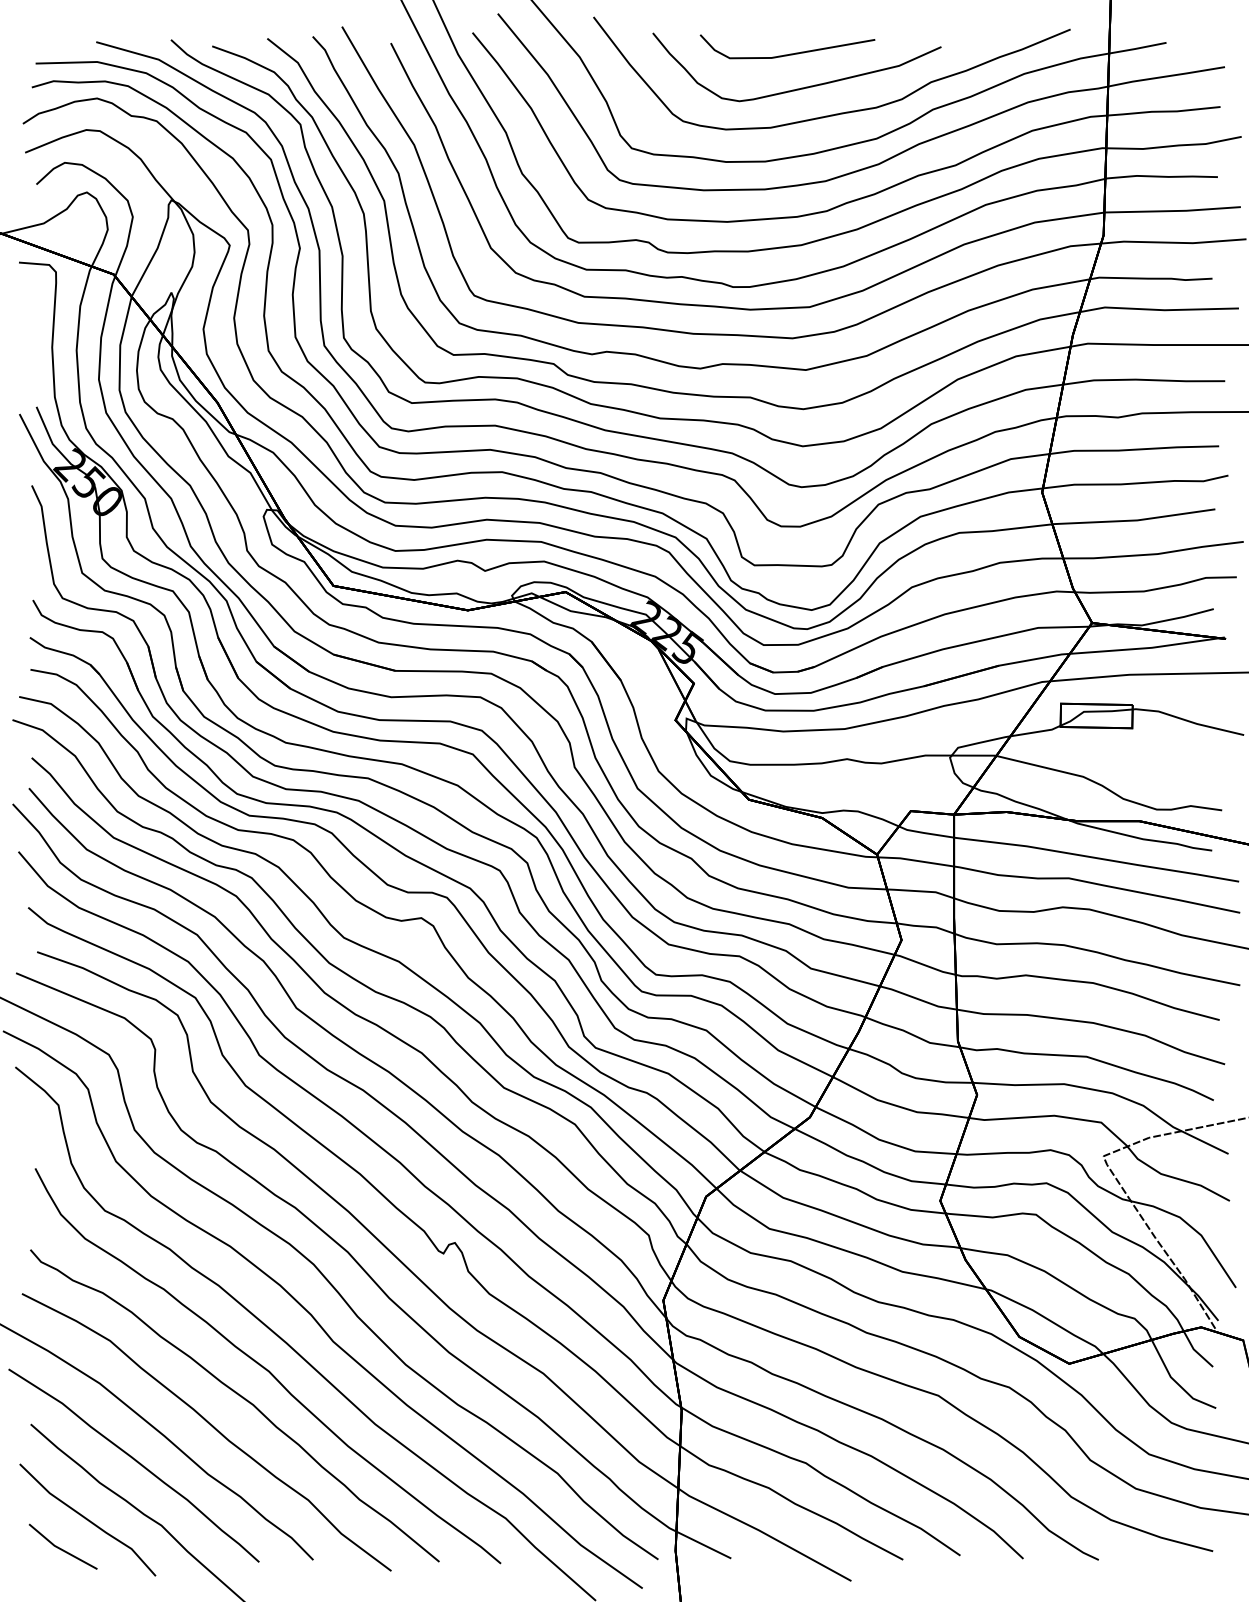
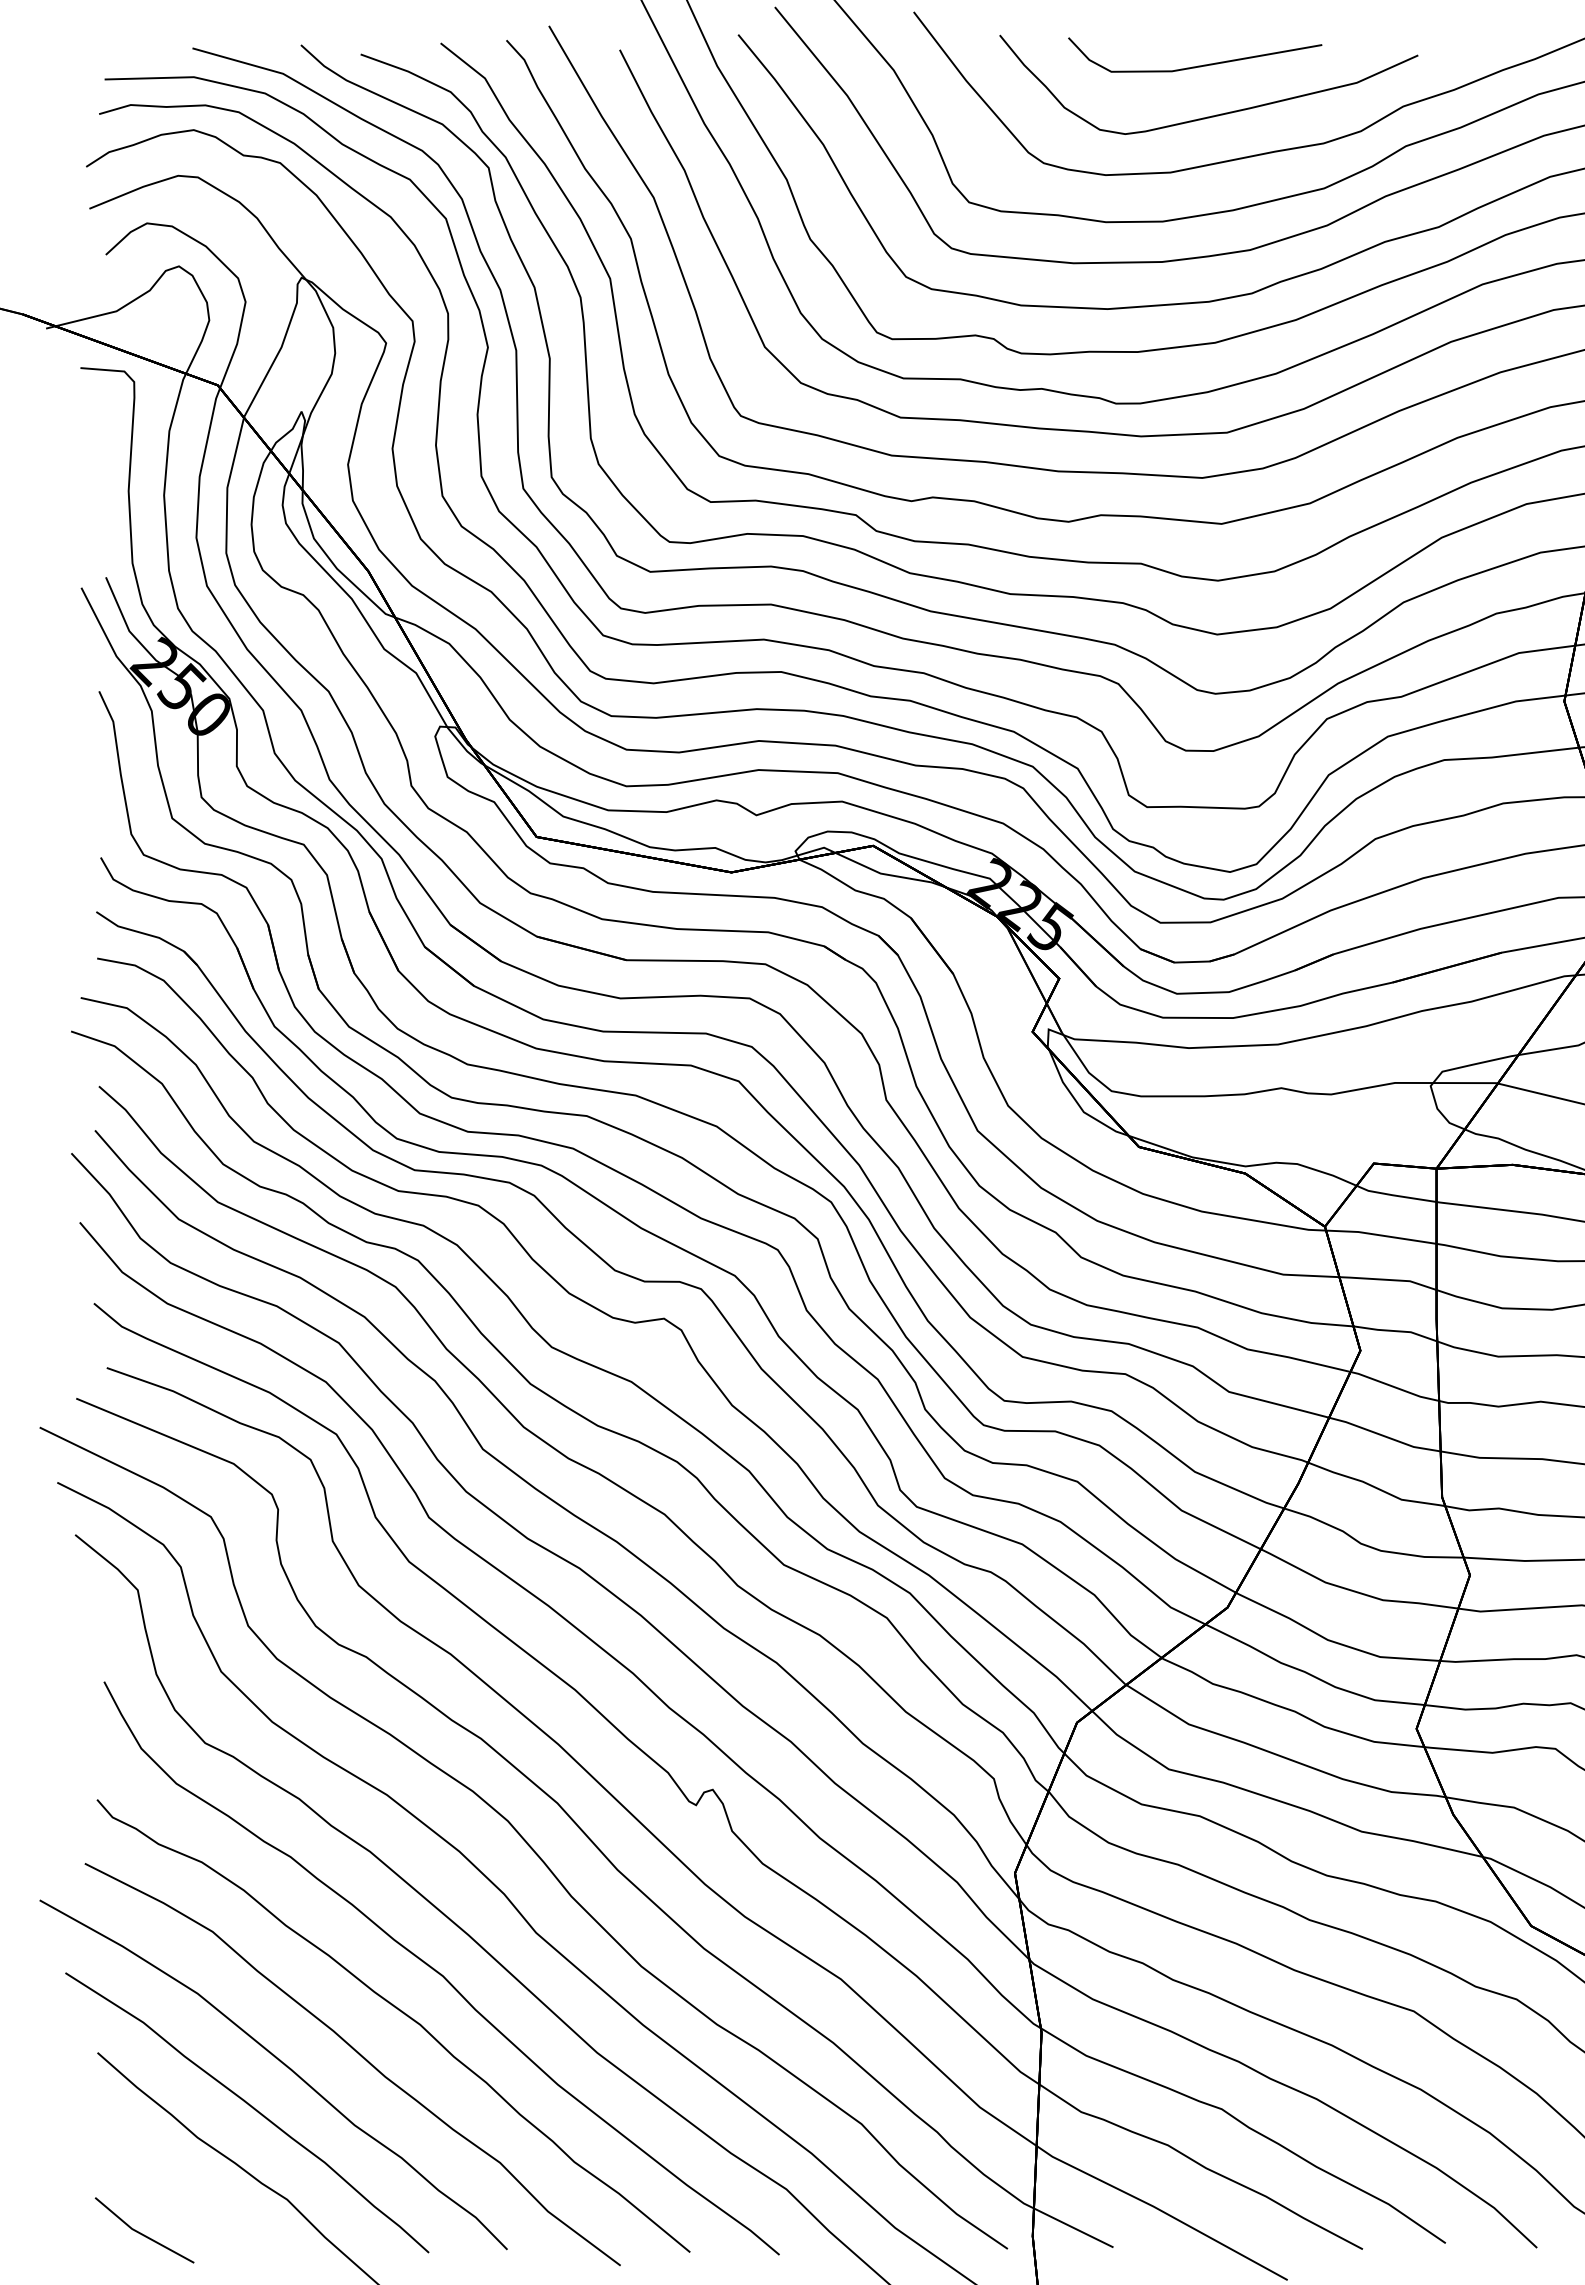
curve: (87, 1519) -> (179, 2190), removed

